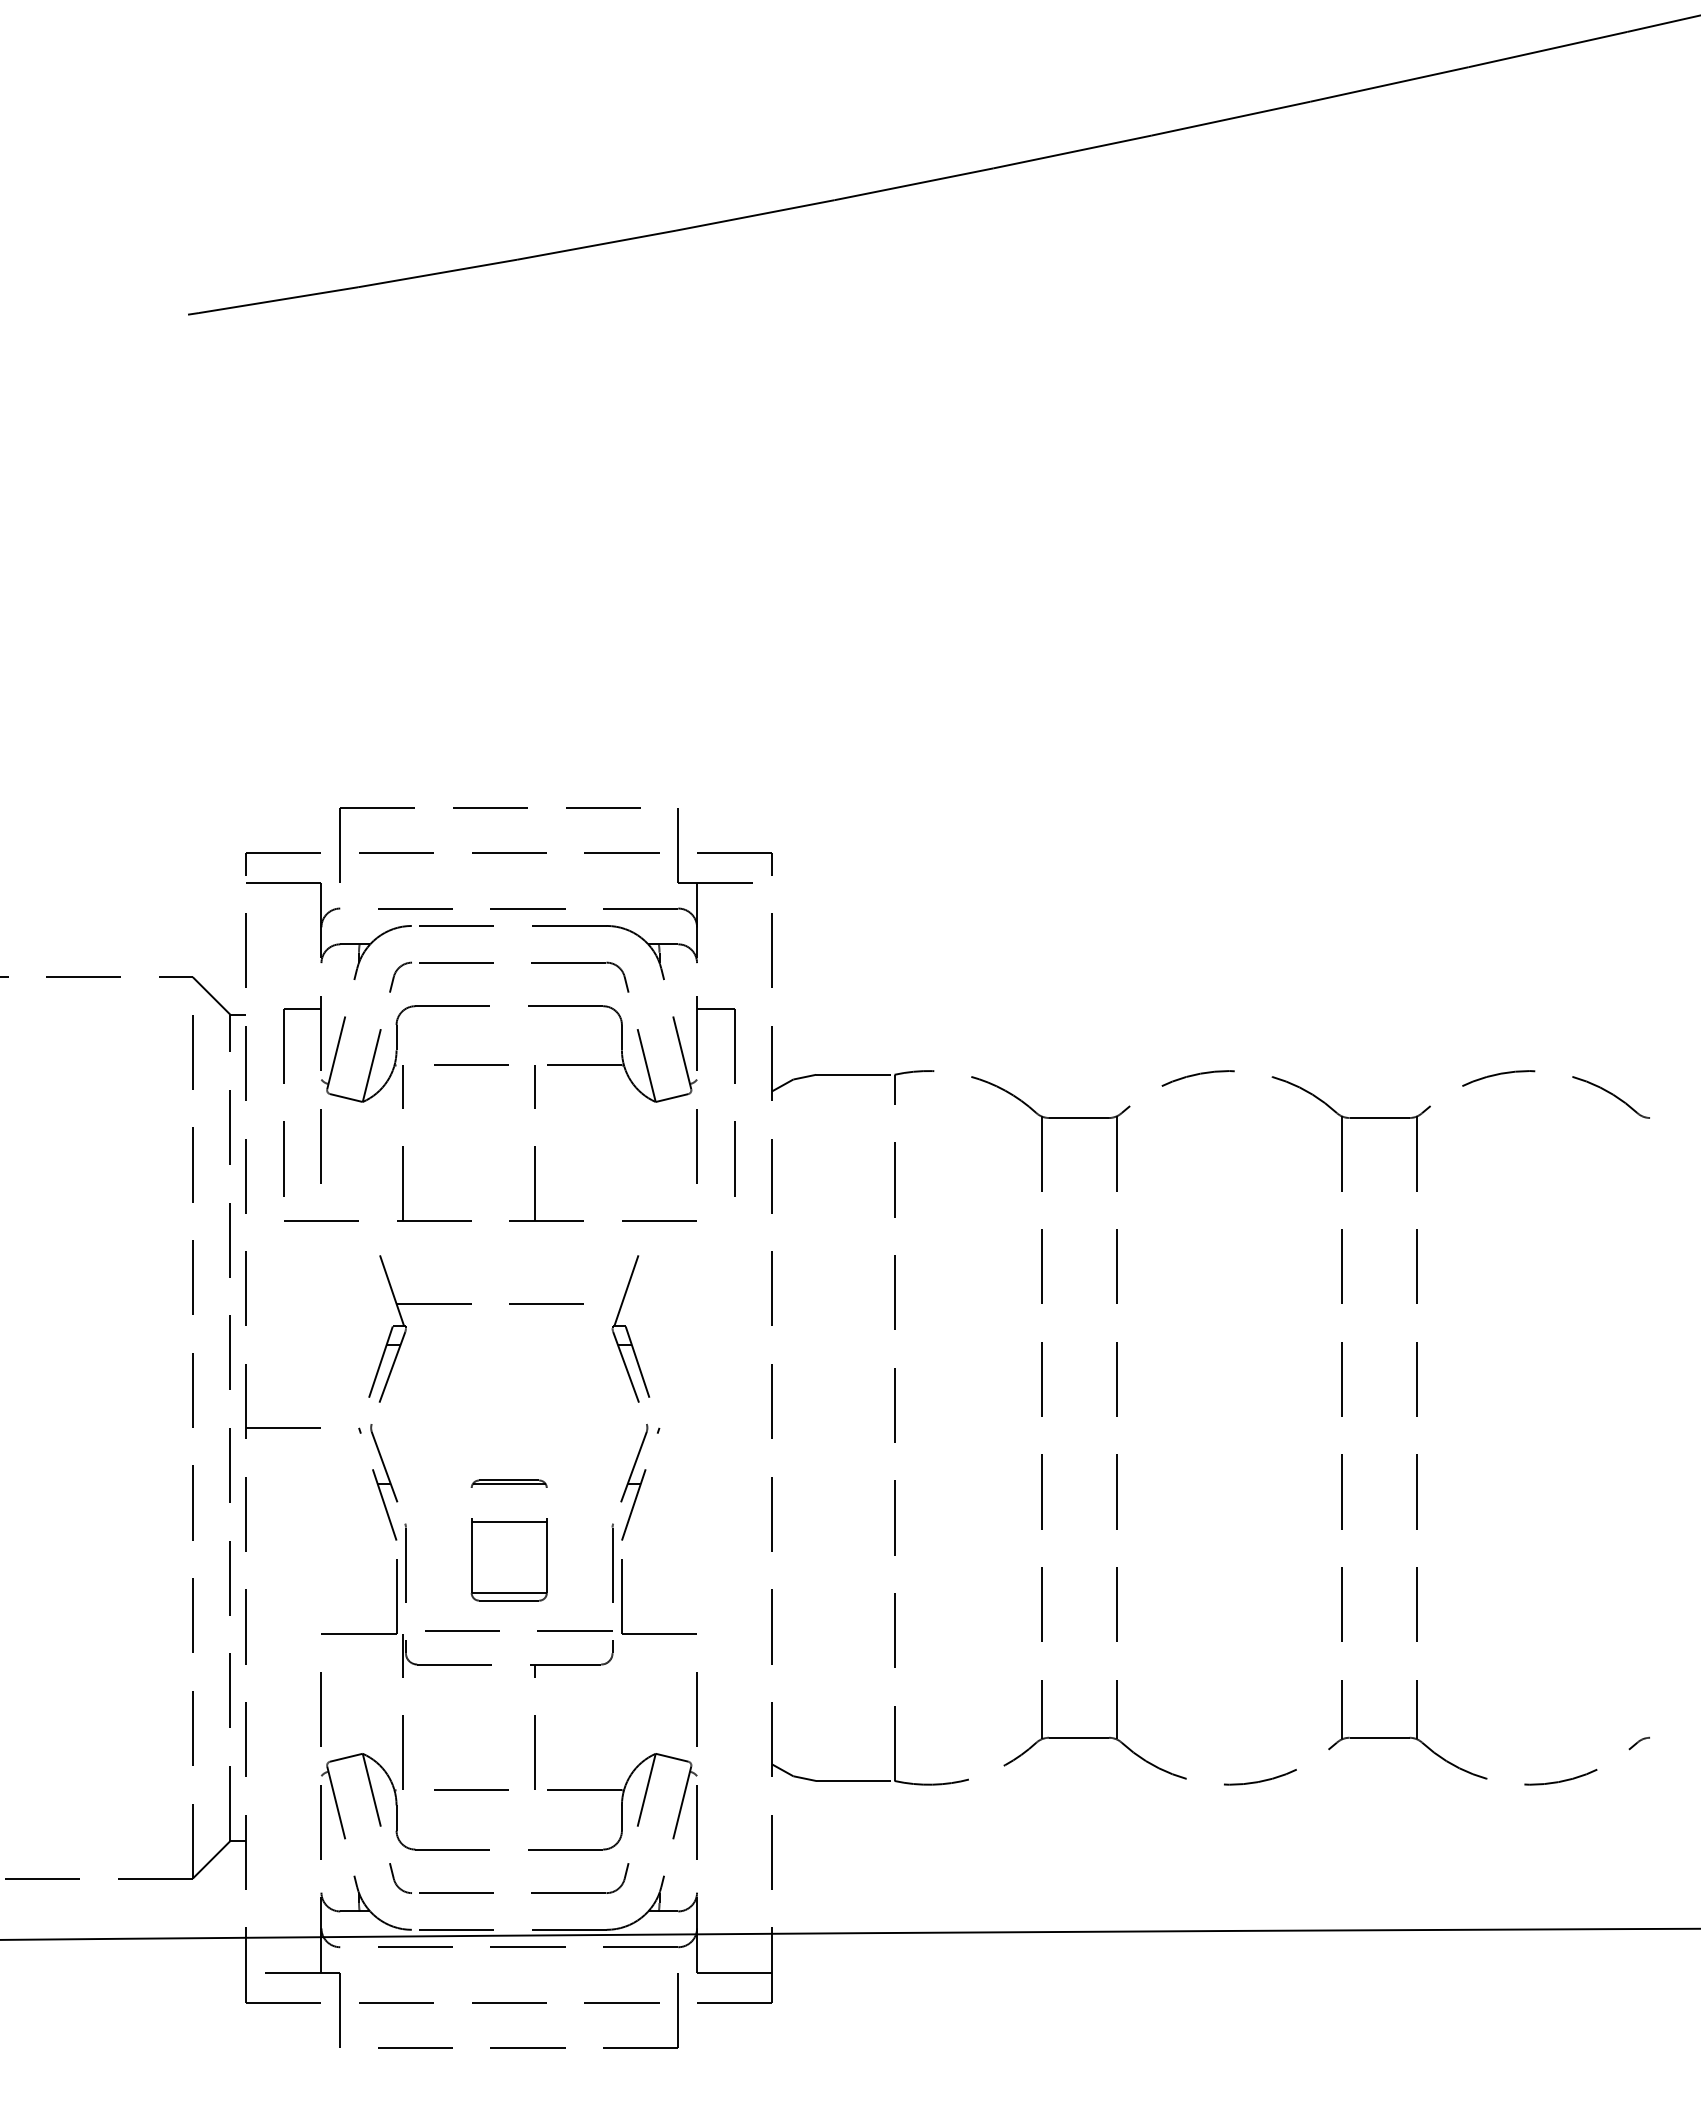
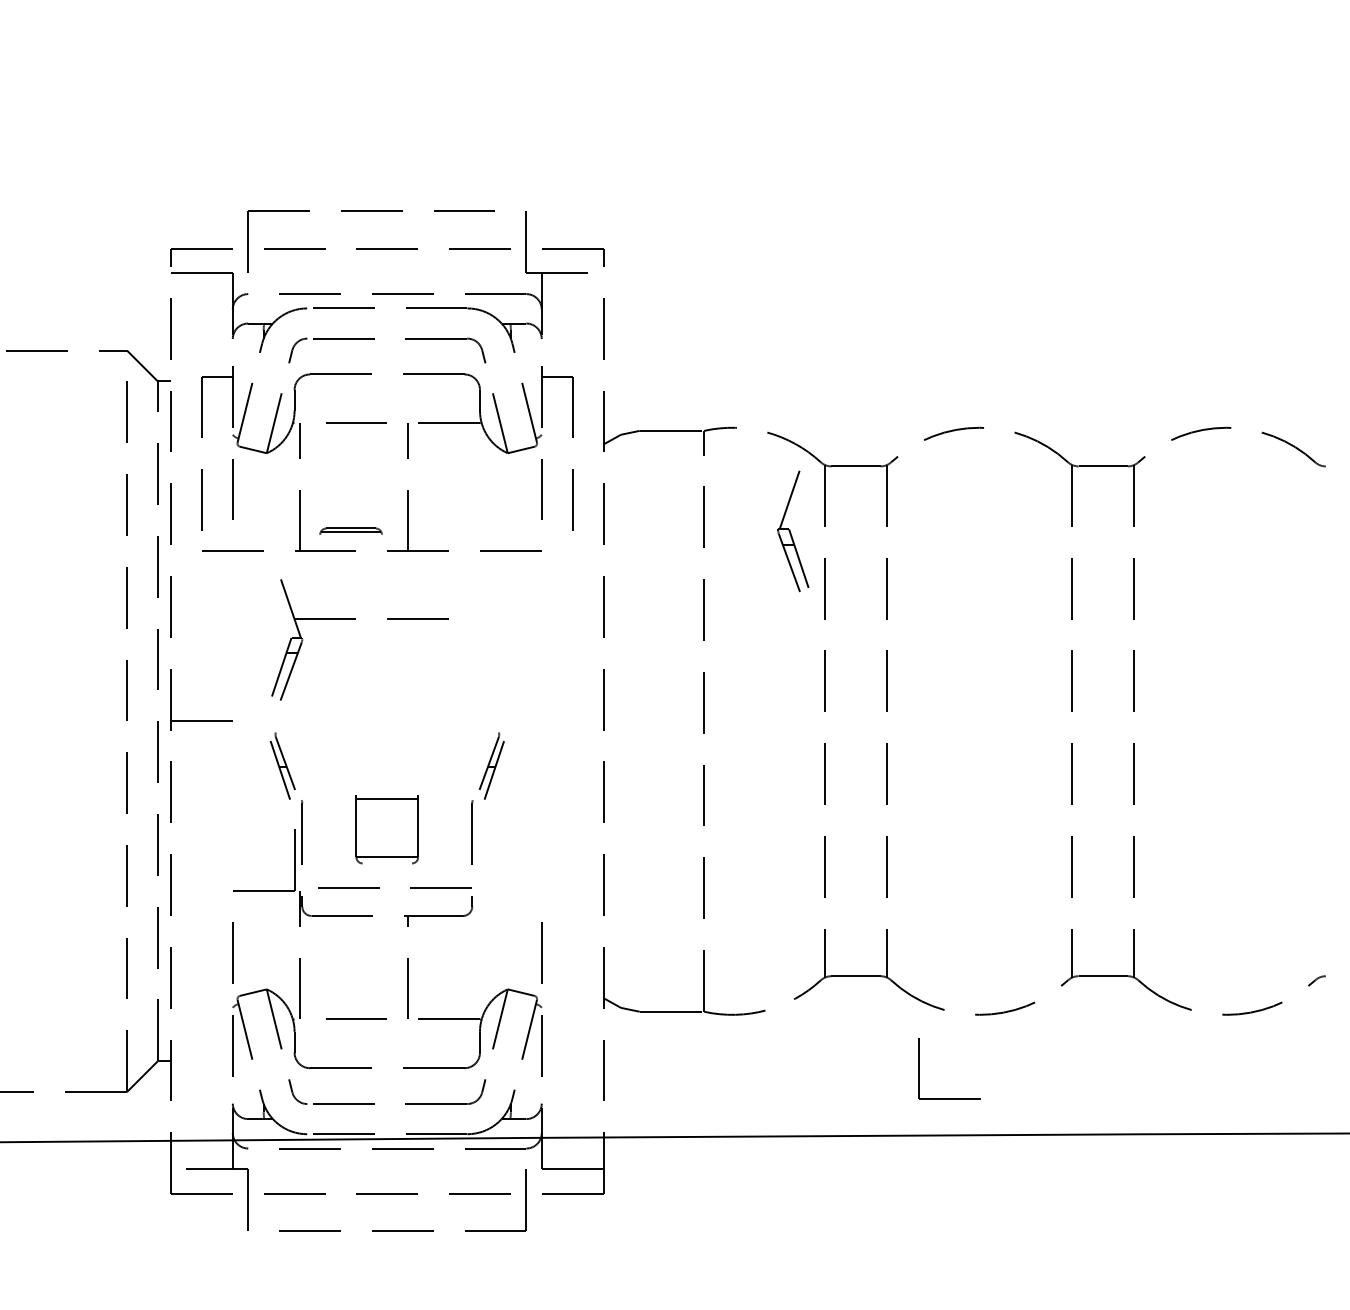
part: (630, 1328) -> (793, 530), moved
part: (378, 1482) -> (279, 766), size x0.7
part: (640, 1482) -> (495, 766), size x0.7
part: (508, 1483) -> (350, 530), moved
part: (622, 1596) -> (919, 1068), moved
line: (509, 1600) -> (387, 863), removed

